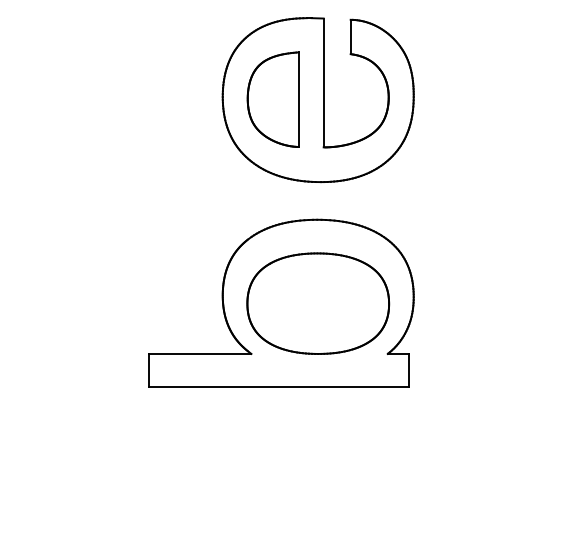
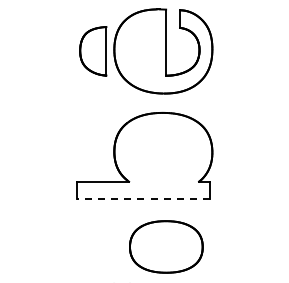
part: (273, 100) -> (93, 51), moved
part: (318, 302) -> (166, 246), moved
line: (279, 386) -> (143, 198), solid -> dashed

